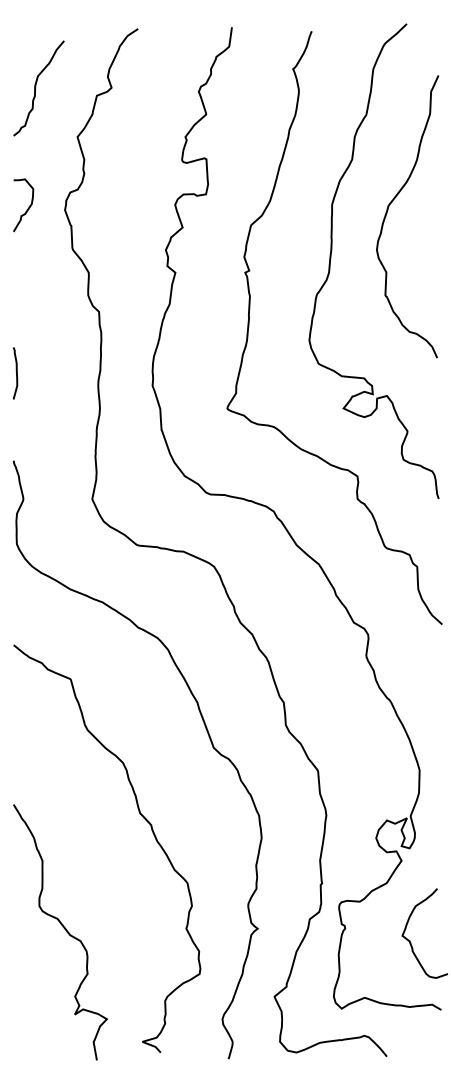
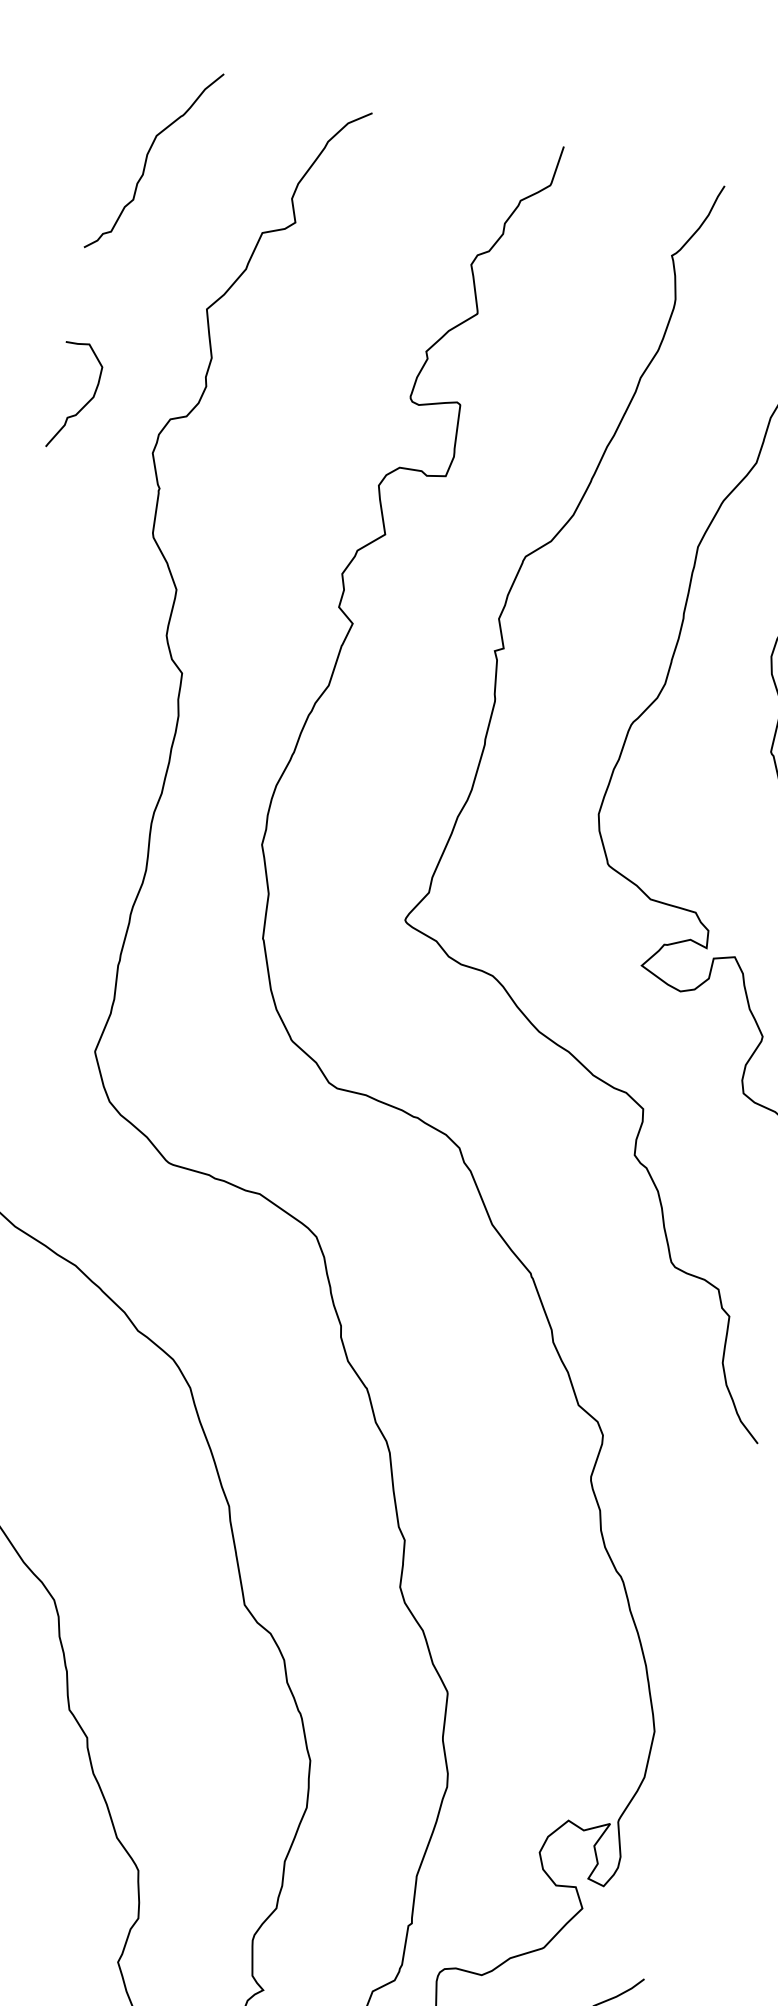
curve: (36, 87) -> (149, 157), moved
curve: (27, 208) -> (82, 404), moved

